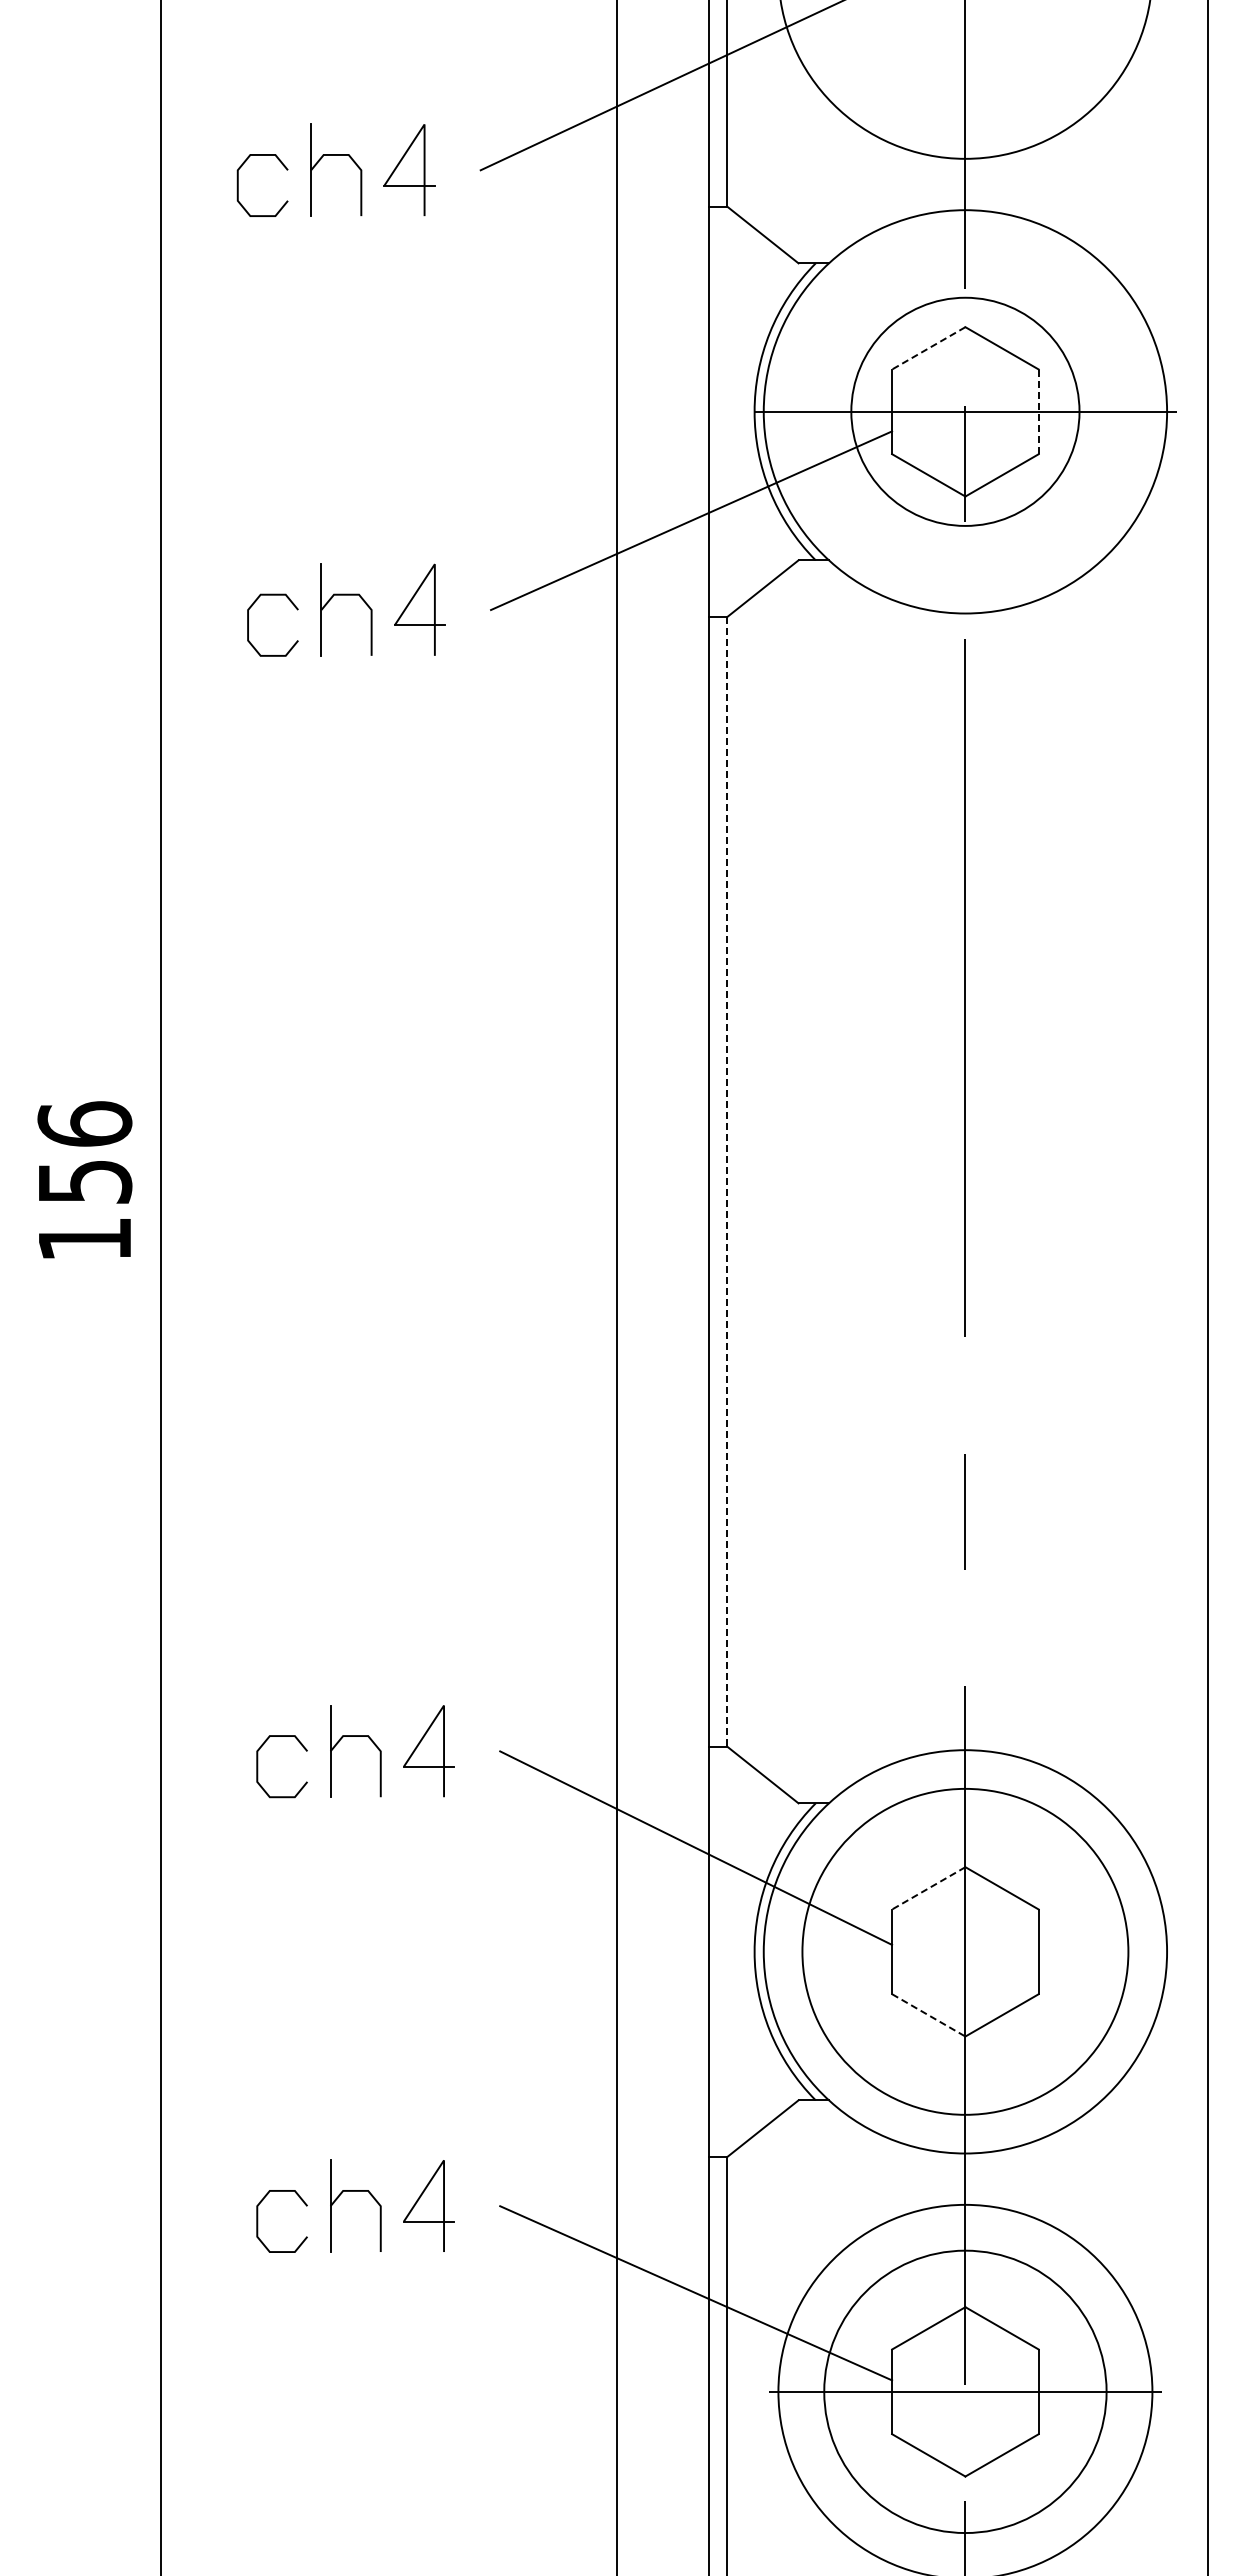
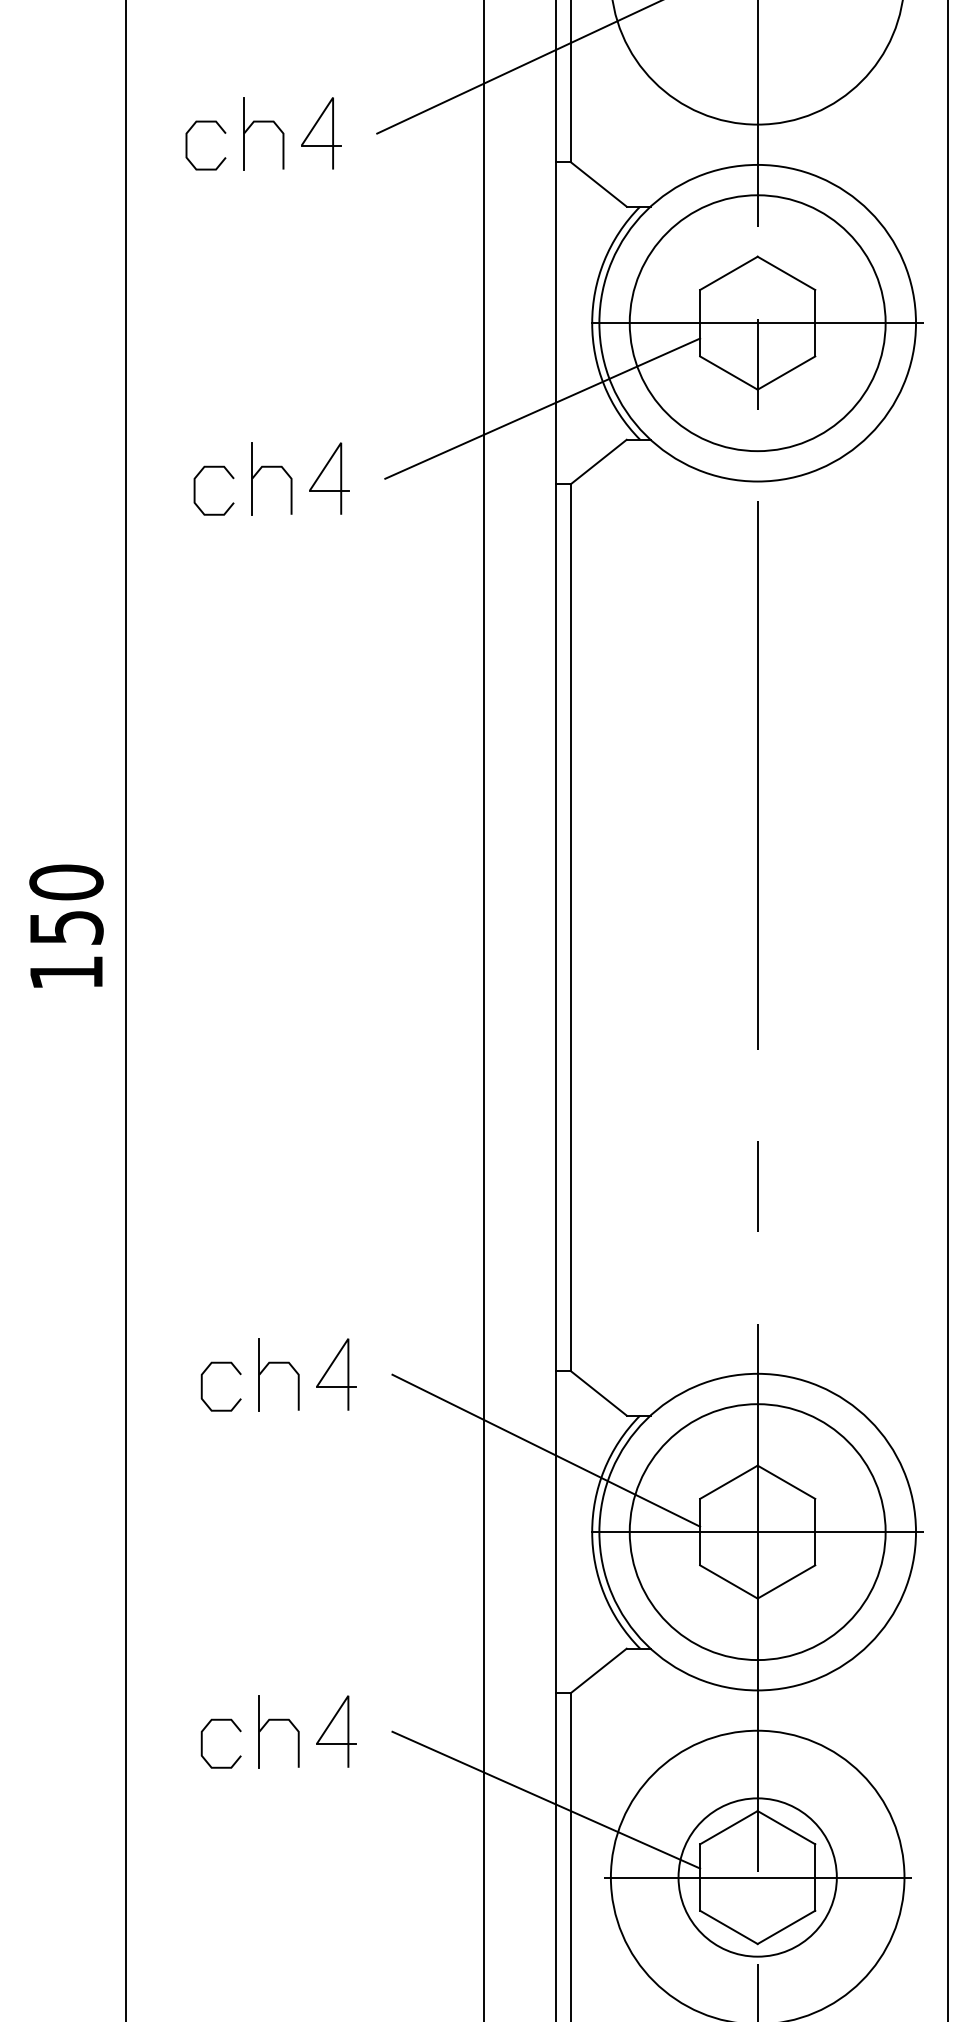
line: (928, 348) -> (728, 273), dashed -> solid
circle: (965, 411) -> (757, 322), size x1.43
line: (1038, 411) -> (815, 322), dashed -> solid
text: (84, 1123) -> (66, 881), 156 -> 150
line: (727, 1181) -> (570, 927), dashed -> solid
line: (928, 1888) -> (728, 1482), dashed -> solid
line: (965, 1951) -> (757, 1531), added
line: (929, 2015) -> (729, 1582), dashed -> solid
circle: (965, 2391) -> (757, 1877), size x0.71

